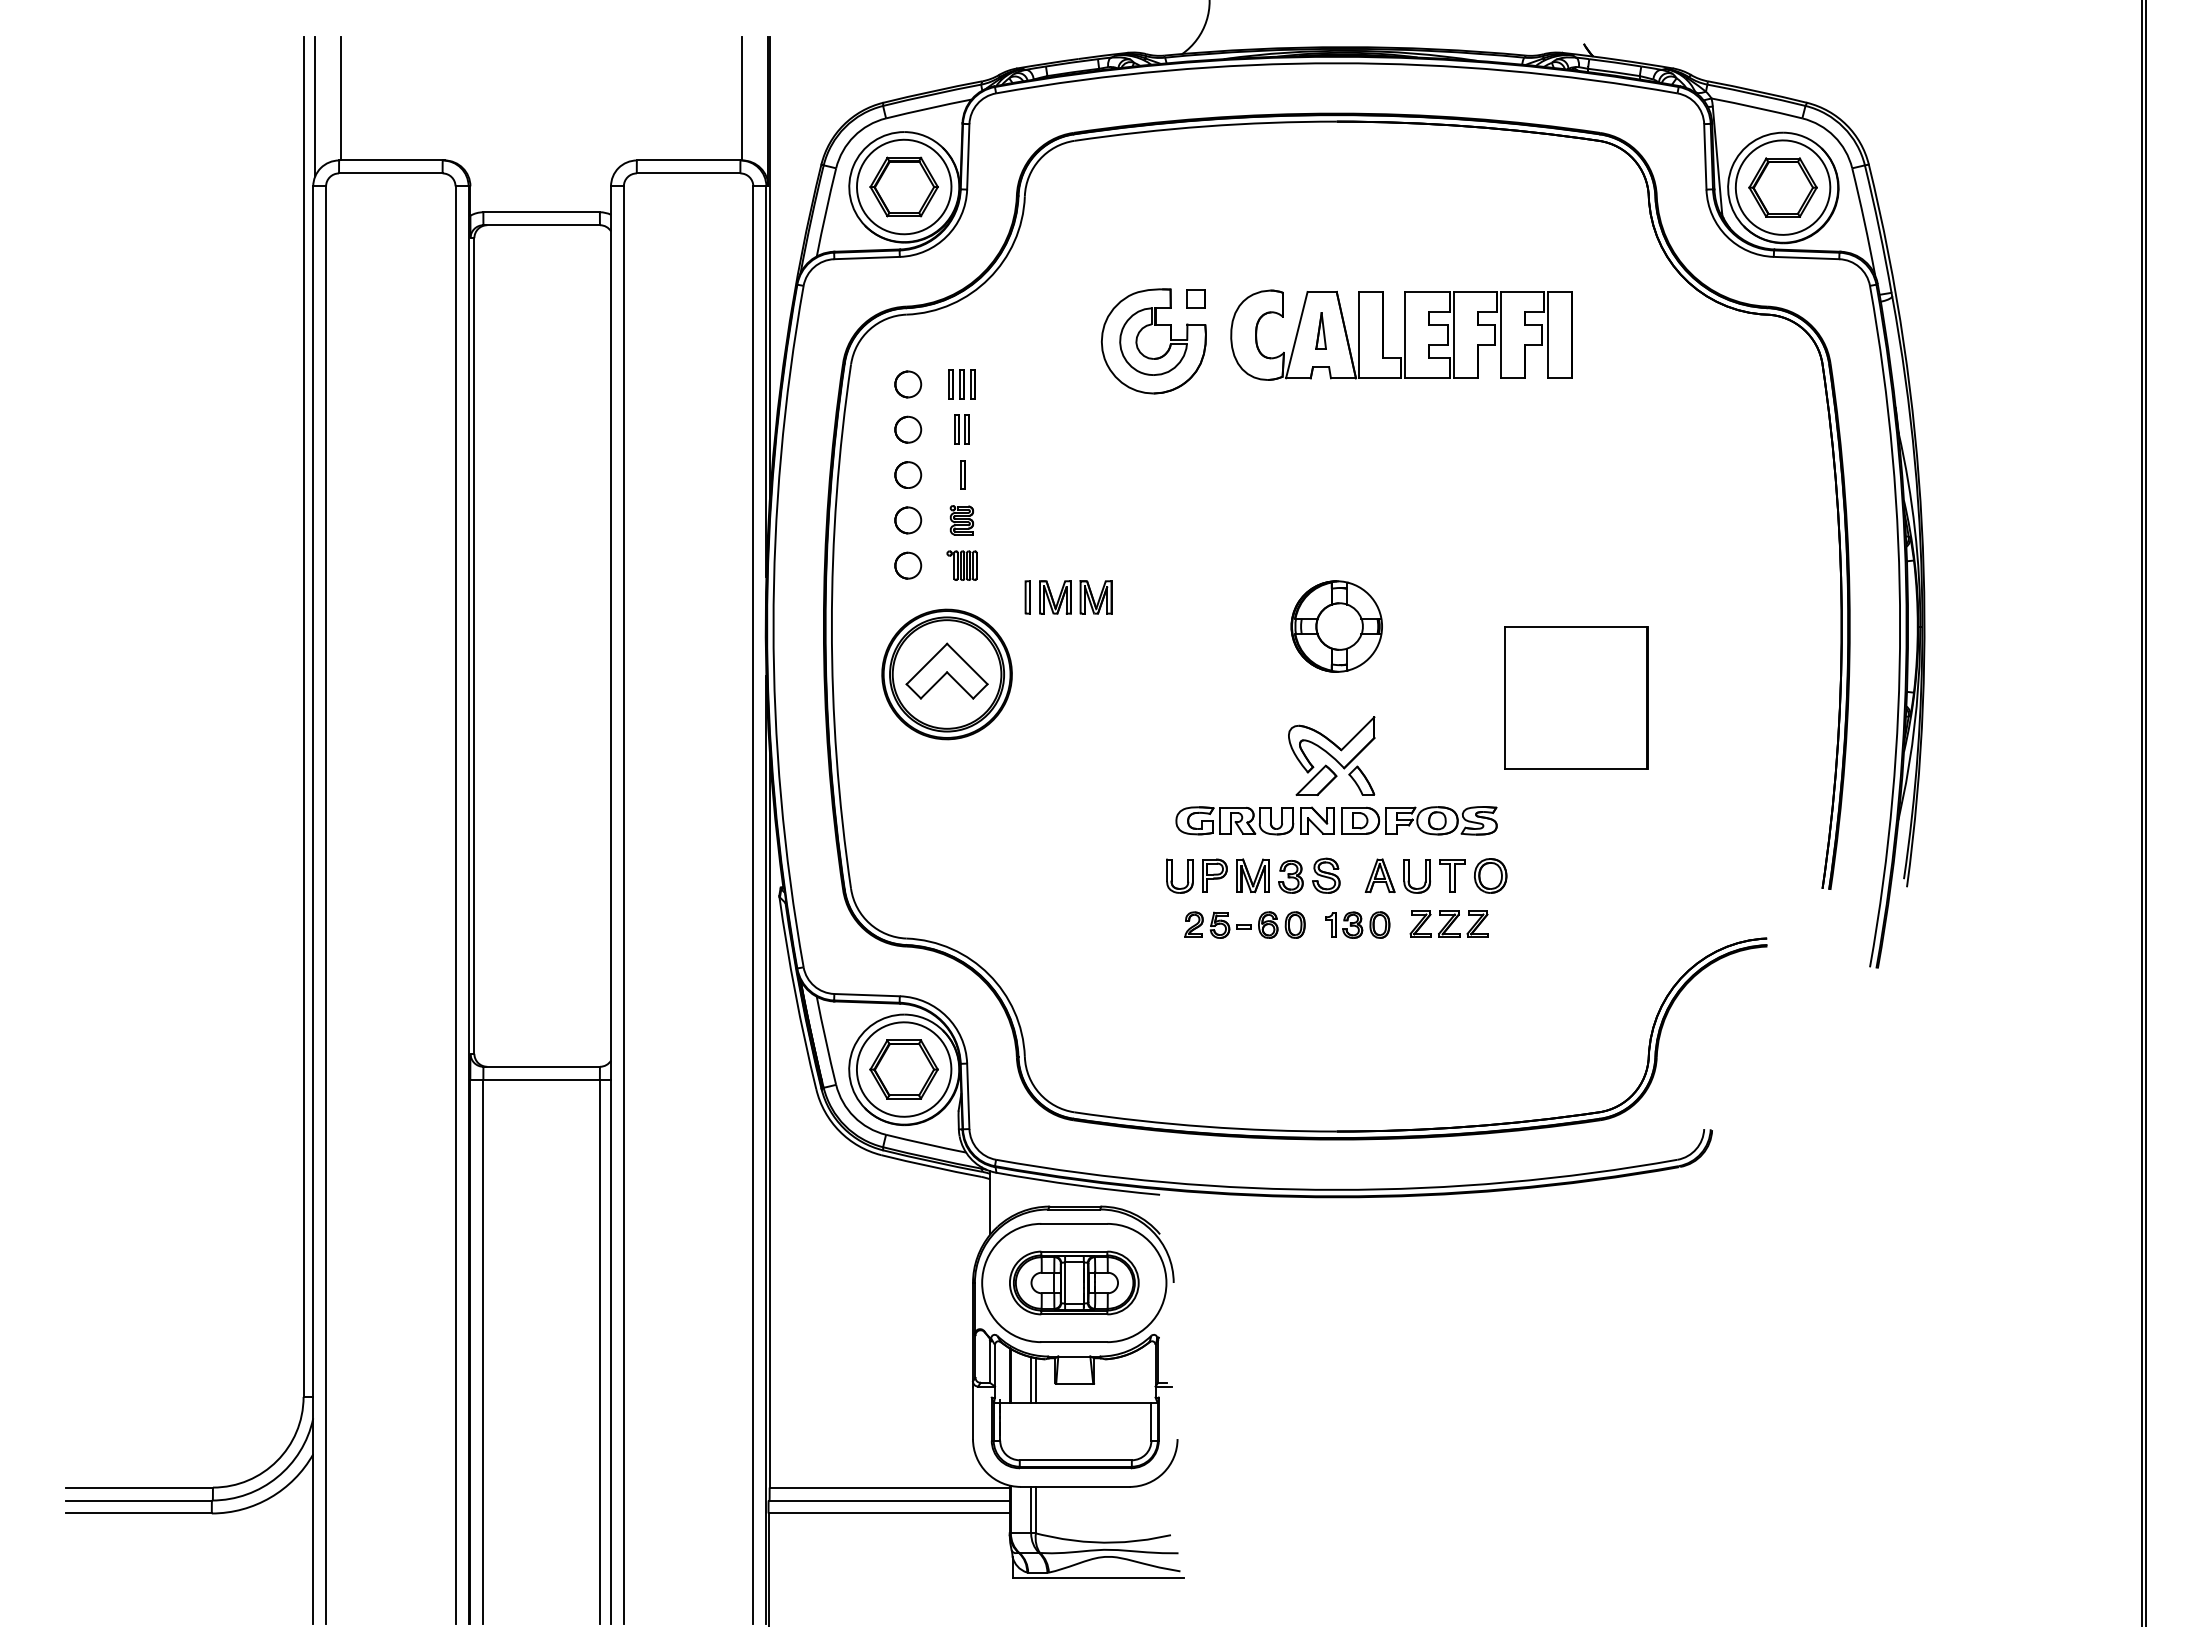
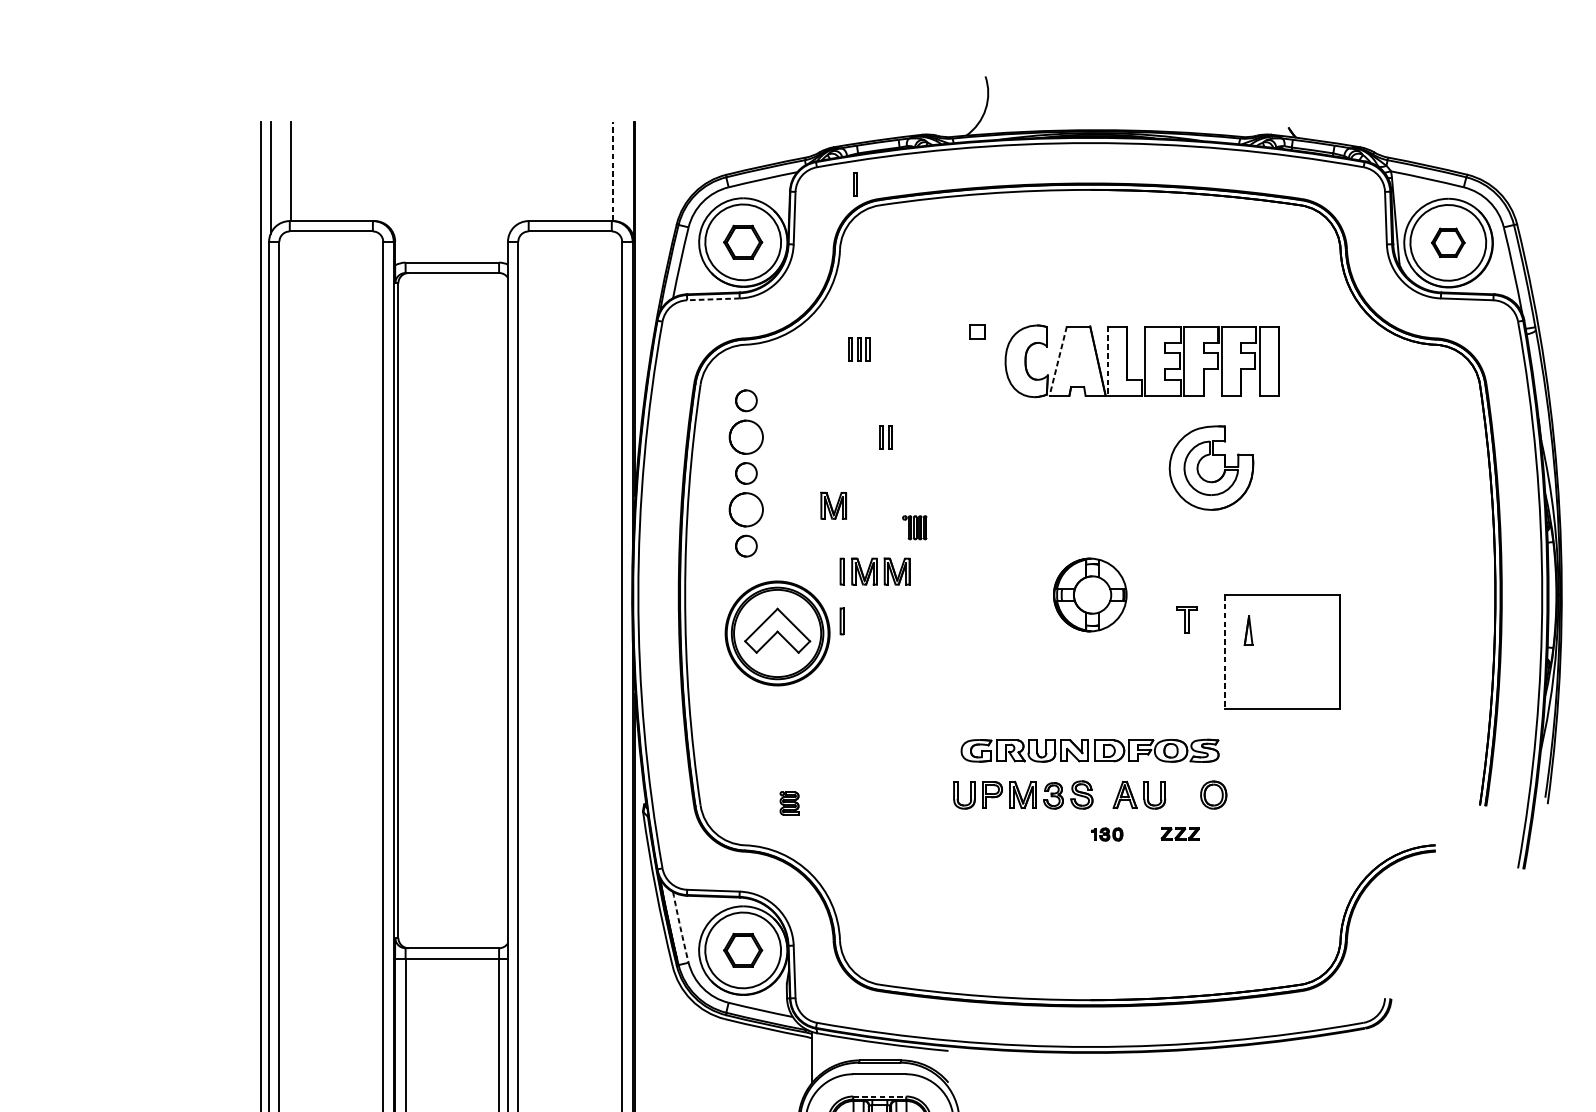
line: (742, 98) -> (613, 171), solid -> dashed
part: (903, 186) -> (742, 241), size x0.7
part: (1782, 187) -> (1447, 242), size x0.6
line: (867, 258) -> (713, 299), solid -> dashed
part: (1320, 330) -> (1248, 630), moved
line: (1296, 335) -> (1057, 361), solid -> dashed
line: (1358, 335) -> (1107, 361), solid -> dashed
part: (1153, 341) -> (1211, 468), moved
part: (961, 384) -> (858, 349), moved
part: (908, 429) -> (746, 436), size x1.6
part: (961, 429) -> (885, 436), moved
part: (962, 474) -> (854, 184), moved
part: (1016, 515) -> (833, 505), added
part: (908, 520) -> (746, 509), size x1.6
part: (961, 520) -> (789, 803), moved
part: (961, 565) -> (914, 527), moved
part: (1027, 659) -> (842, 621), added
line: (1505, 698) -> (1225, 652), solid -> dashed
part: (1331, 756) -> (1086, 699), removed
part: (1452, 875) -> (1187, 619), moved
part: (1448, 923) -> (1179, 833), size x0.6
part: (1244, 924) -> (1016, 834), removed
part: (1357, 924) -> (1106, 834), size x0.6
arc: (825, 1040) -> (680, 927), solid -> dashed
part: (903, 1069) -> (742, 950), size x0.7
line: (1074, 1251) -> (879, 1096), solid -> dashed

